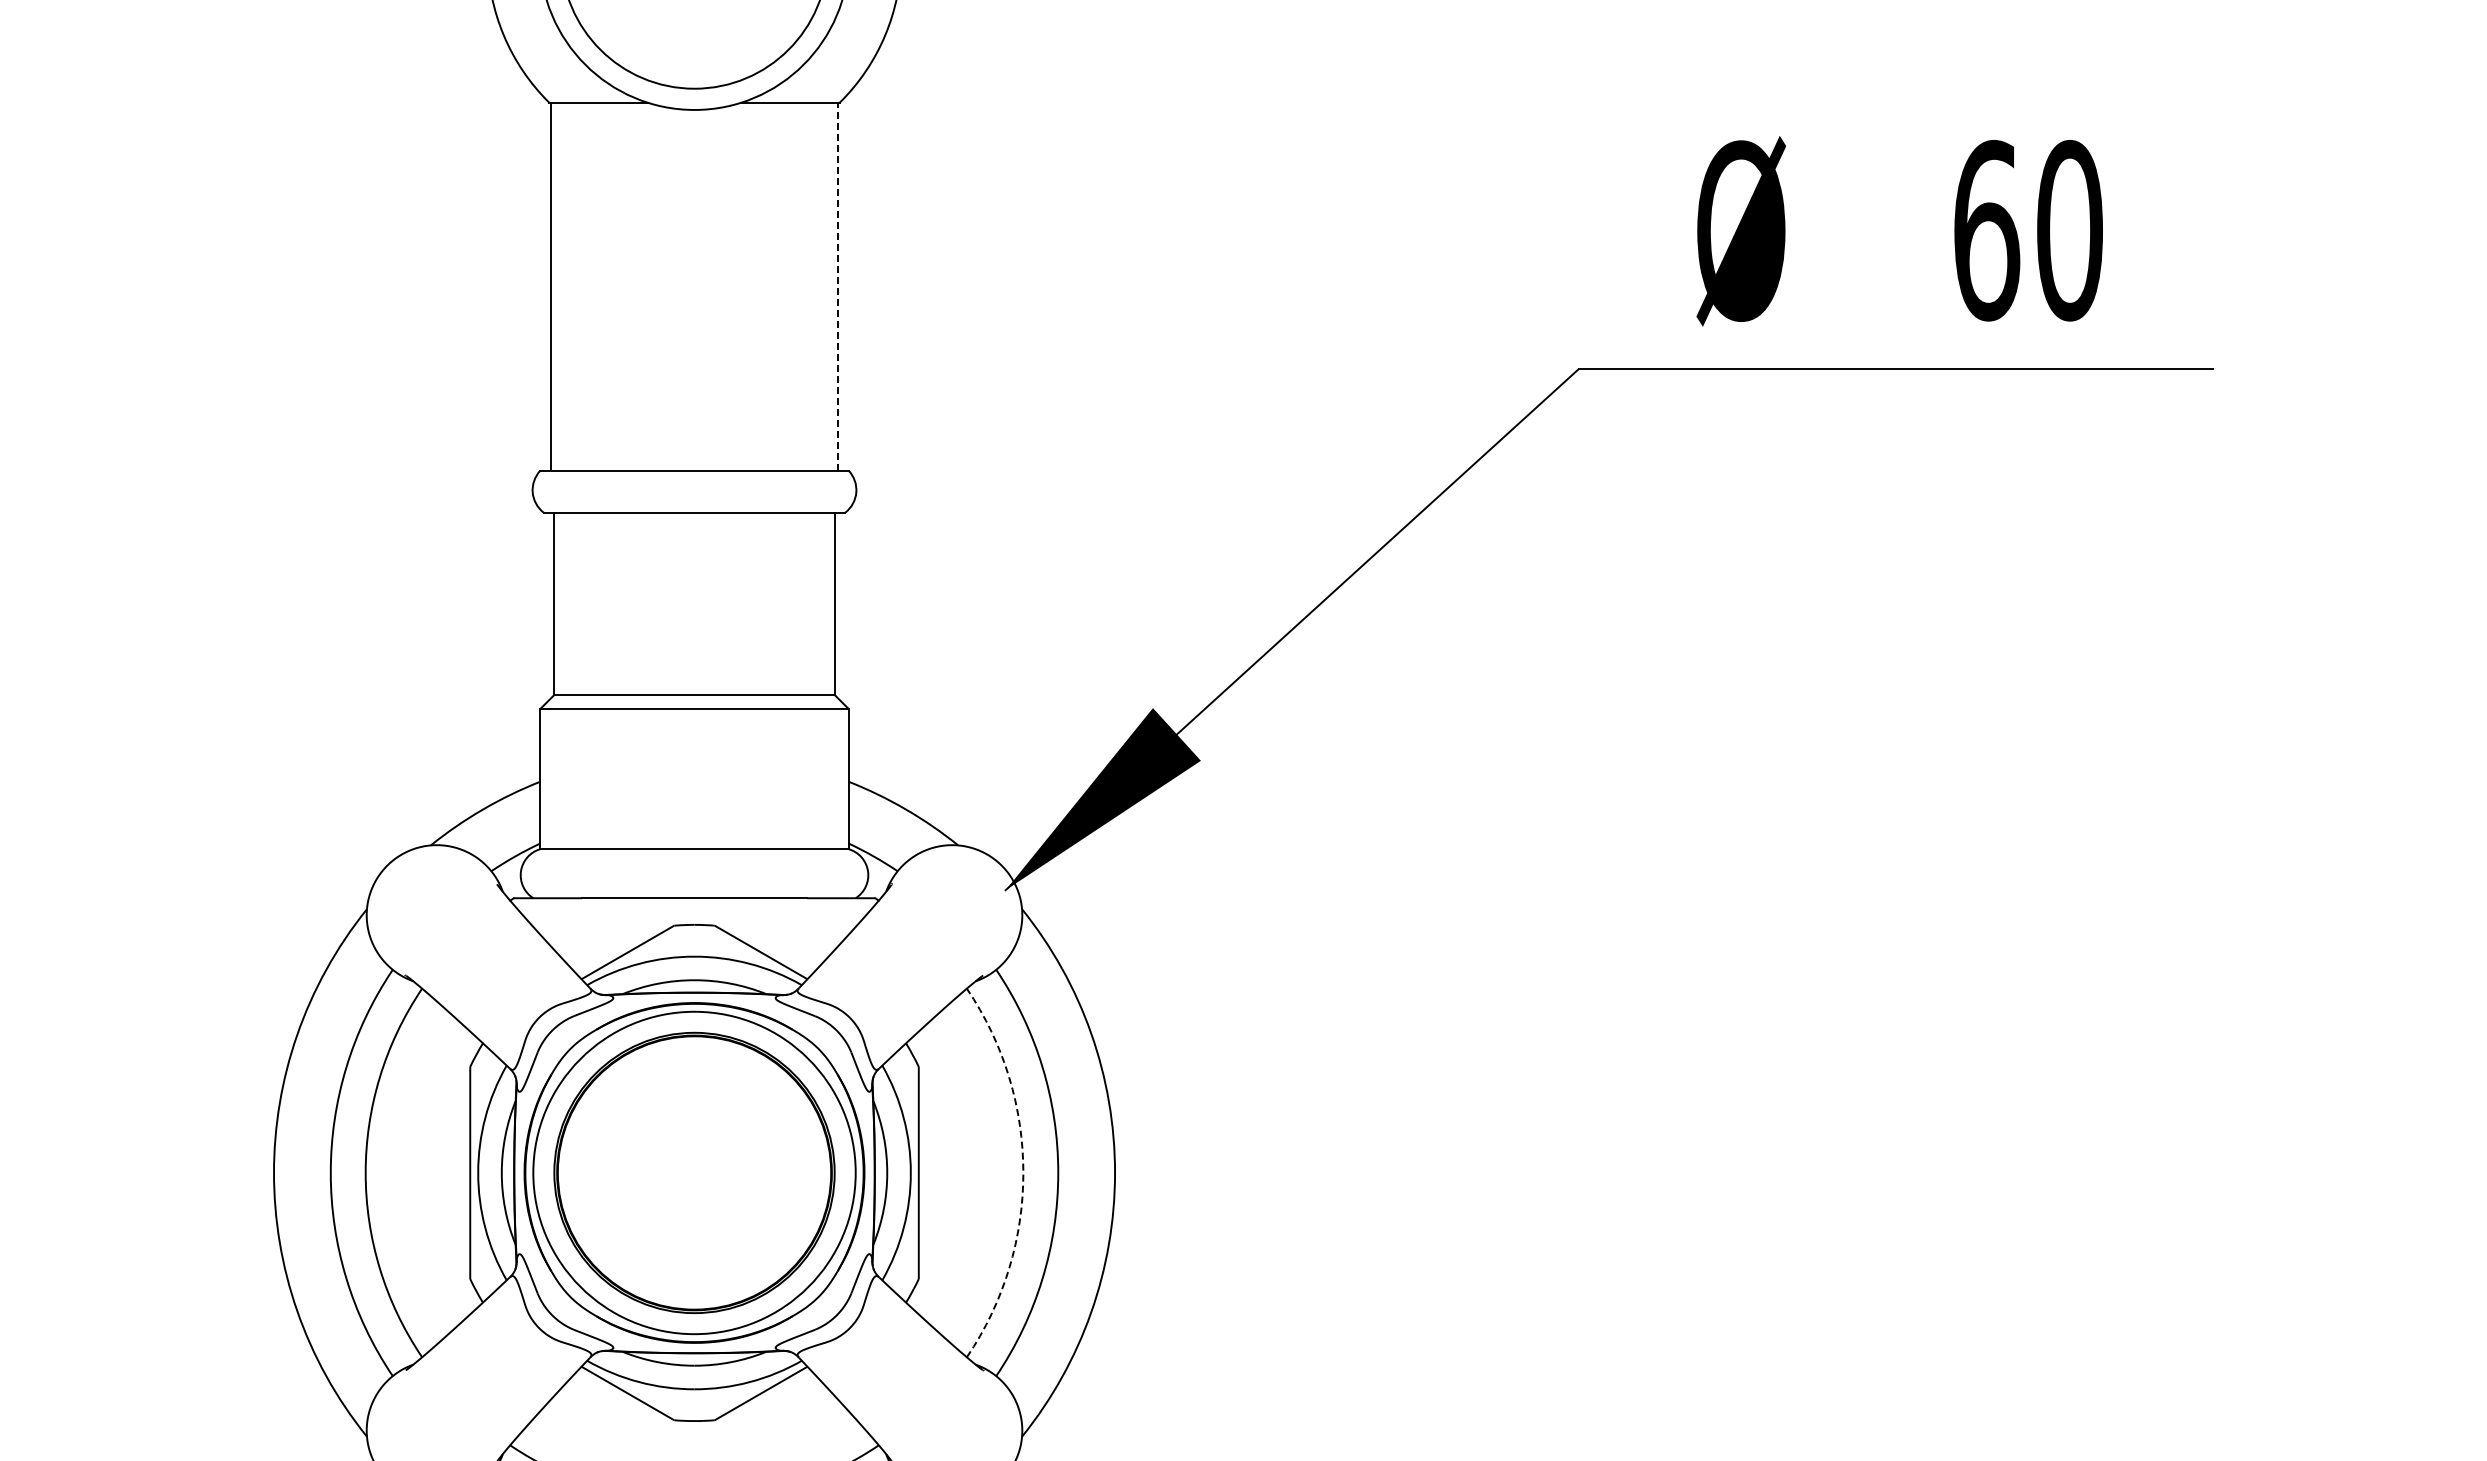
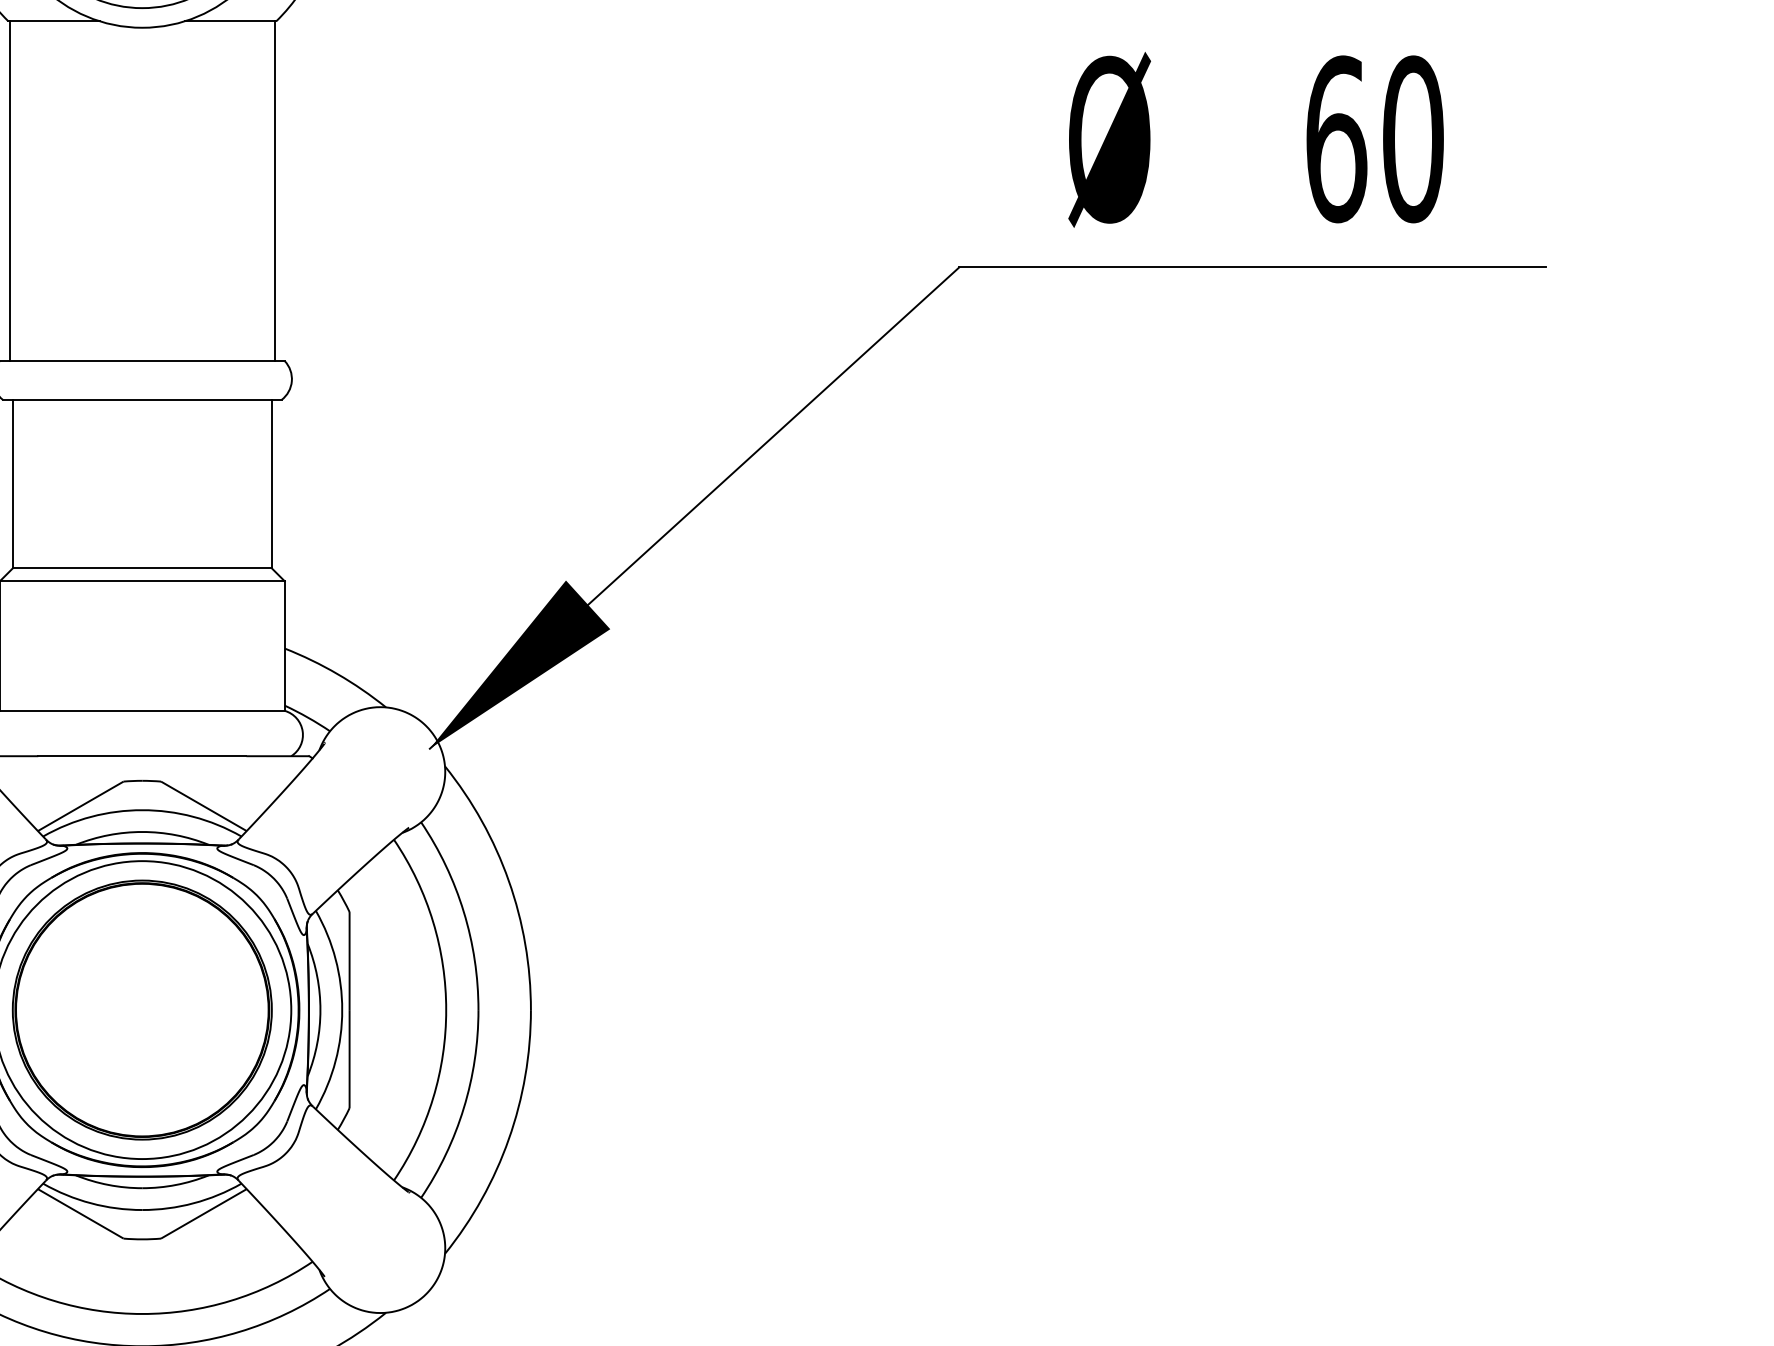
line: (838, 286) -> (275, 190), dashed -> solid
arc: (1023, 1172) -> (446, 1009), dashed -> solid

